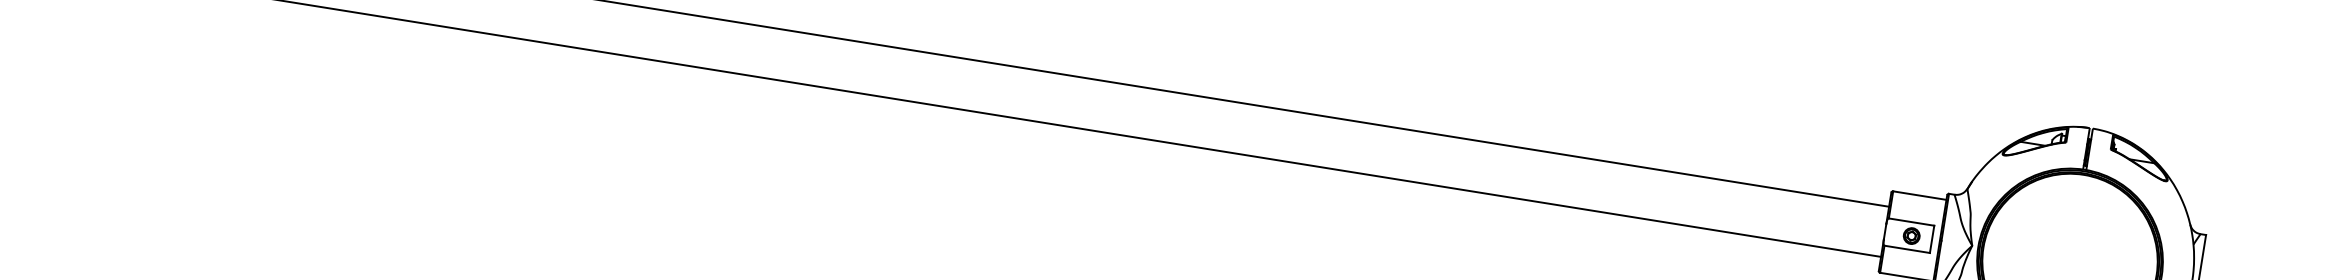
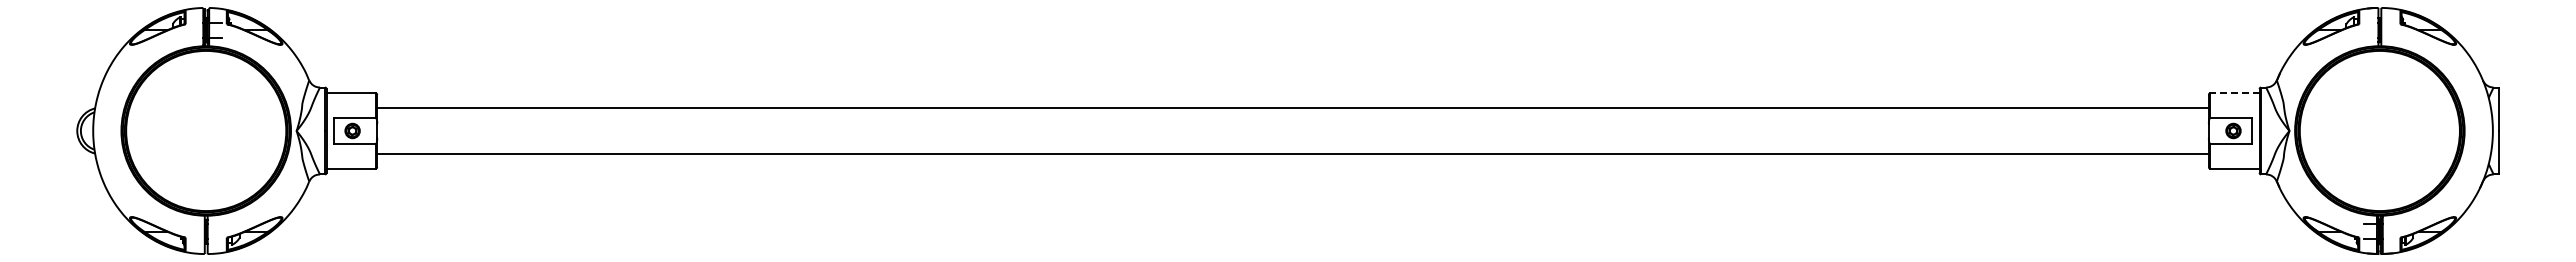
line: (1919, 195) -> (2234, 93), solid -> dashed

